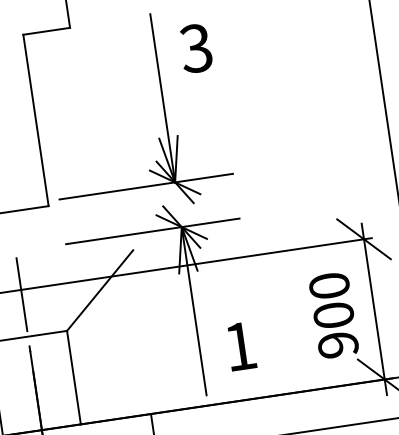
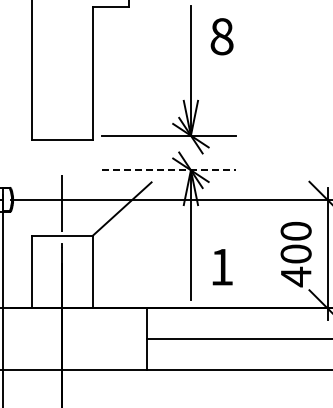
text: (195, 48) -> (221, 36), 3 -> 8
line: (154, 231) -> (169, 170), solid -> dashed
text: (337, 344) -> (295, 276), 900 -> 400

